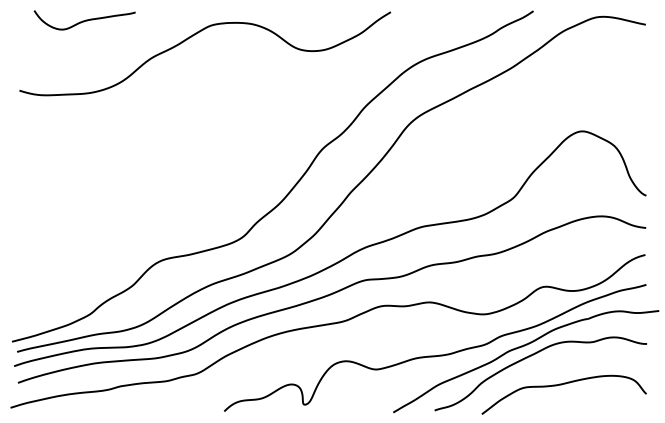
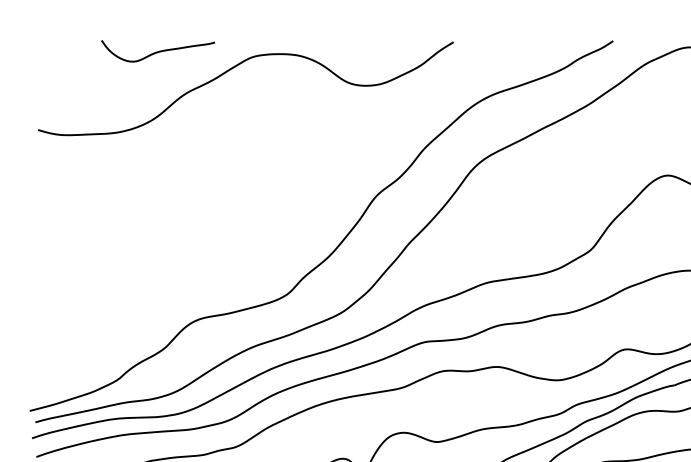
curve: (84, 20) -> (157, 51), moved

